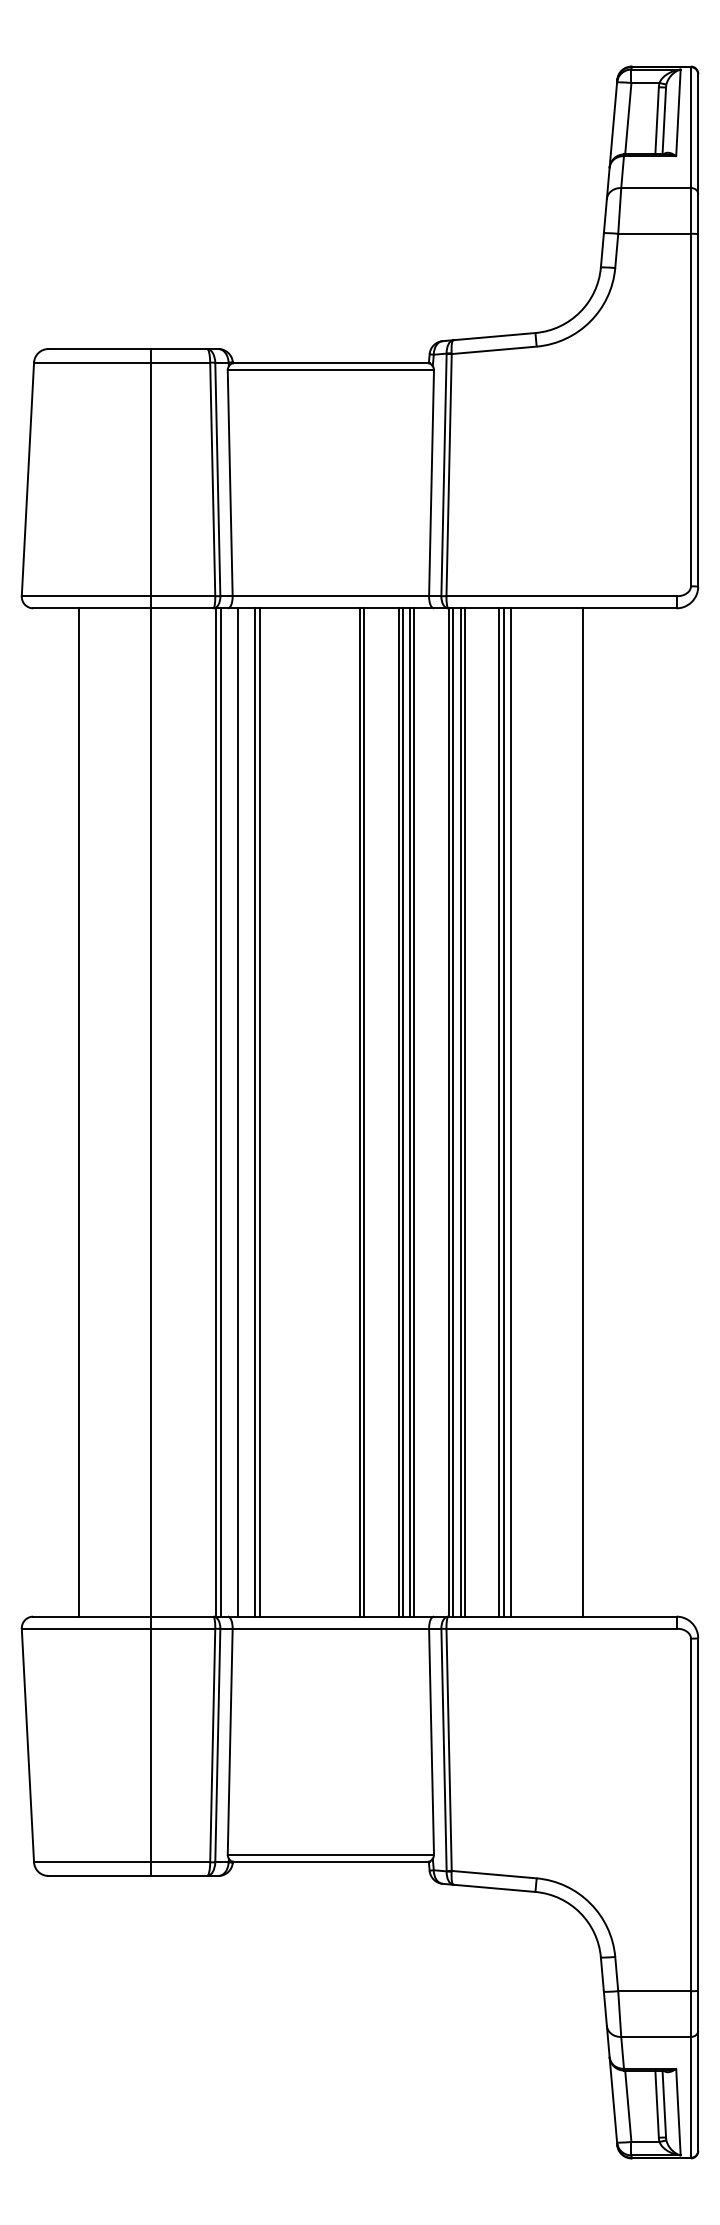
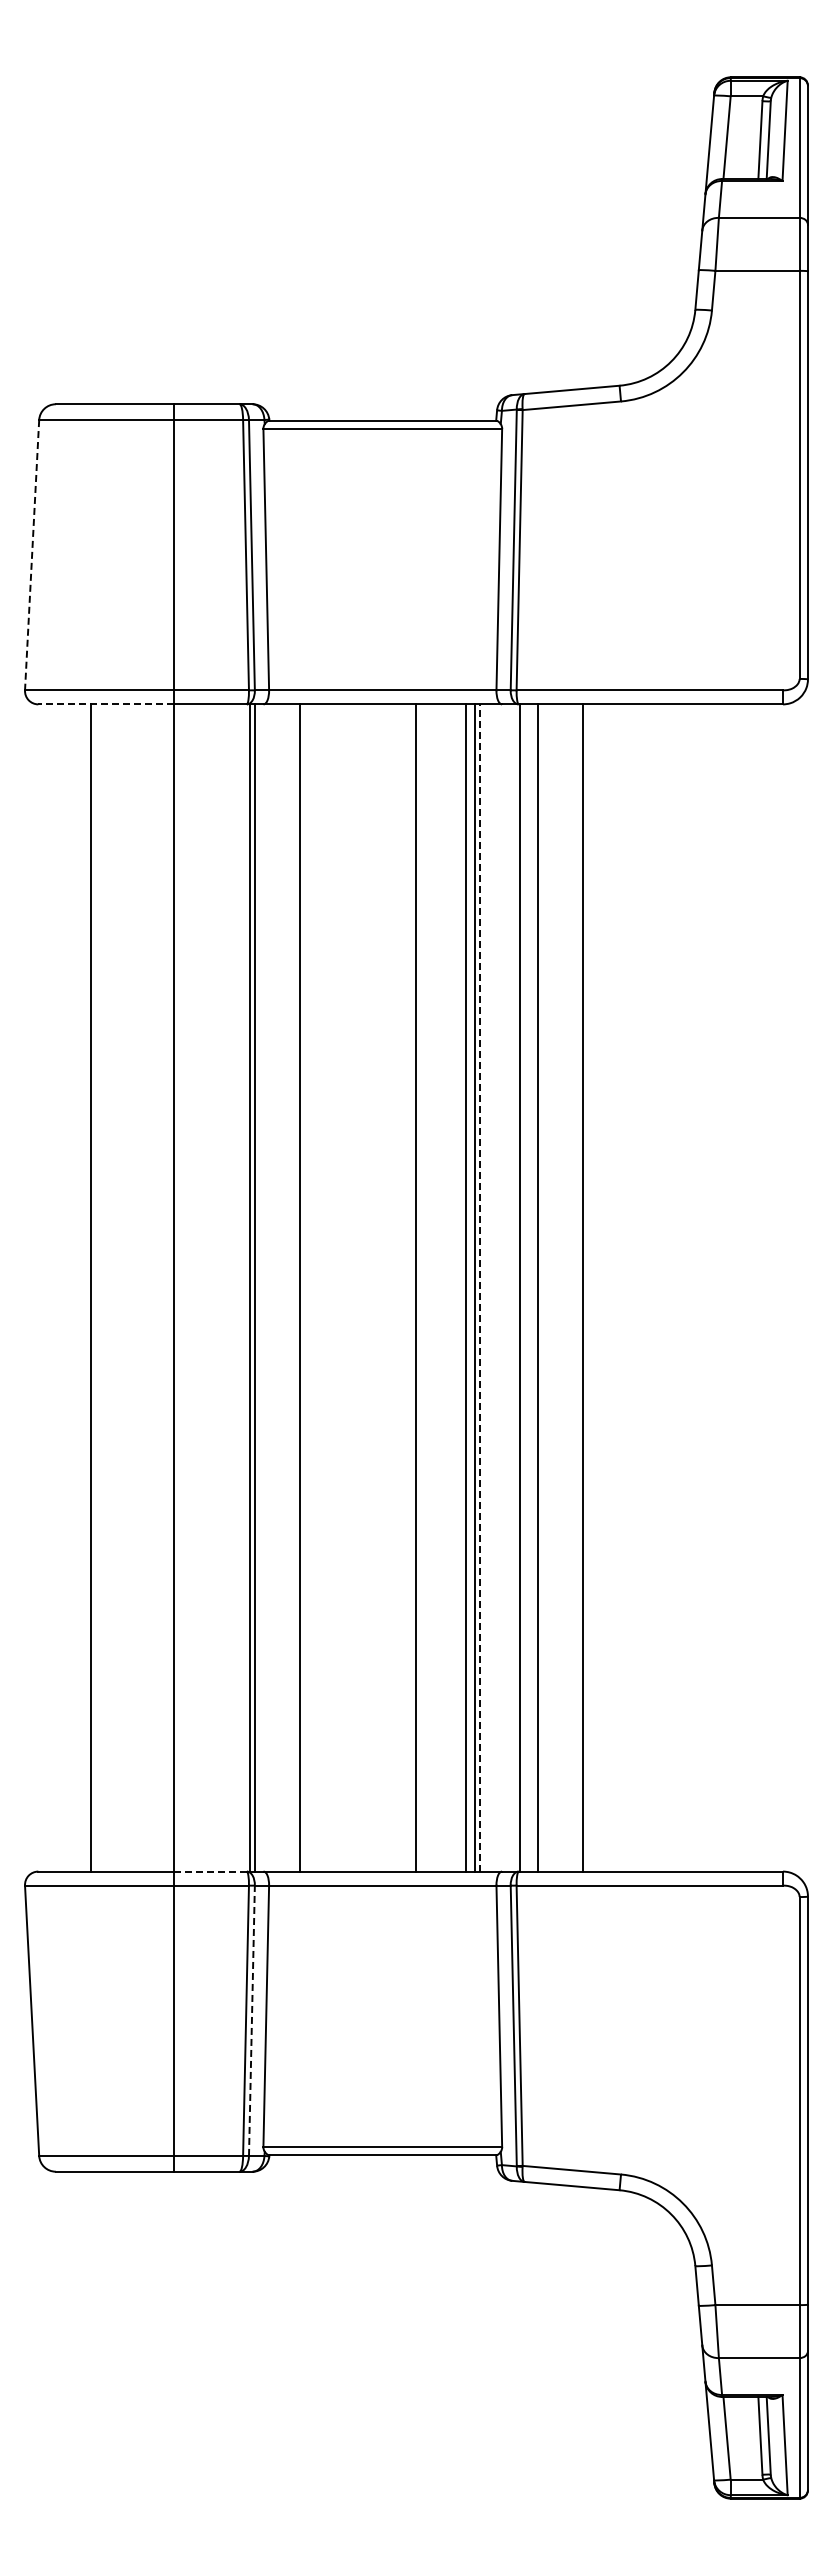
line: (28, 479) -> (32, 555), solid -> dashed
line: (91, 608) -> (105, 704), solid -> dashed
line: (238, 1112) -> (275, 1287), removed
line: (255, 1112) -> (295, 1287), removed
line: (364, 1112) -> (421, 1287), removed
line: (398, 1112) -> (461, 1287), removed
line: (414, 1112) -> (479, 1288), solid -> dashed
line: (453, 1112) -> (524, 1287), removed
line: (460, 1112) -> (532, 1287), removed
line: (499, 1112) -> (577, 1287), removed
line: (511, 1112) -> (591, 1287), removed
line: (582, 1112) -> (674, 1287), removed
line: (182, 1616) -> (210, 1871), solid -> dashed
line: (217, 1745) -> (251, 2020), solid -> dashed

